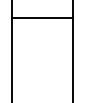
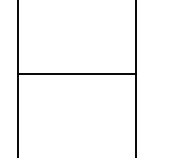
line: (41, 17) -> (75, 73), moved

